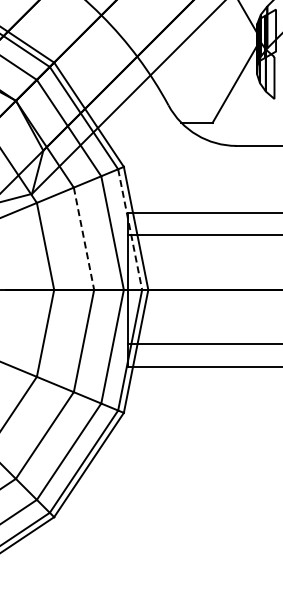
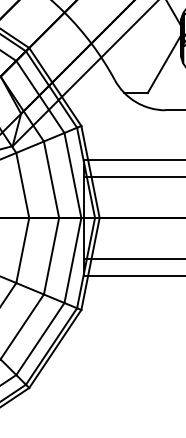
line: (130, 230) -> (86, 173), dashed -> solid
line: (84, 239) -> (51, 180), dashed -> solid

